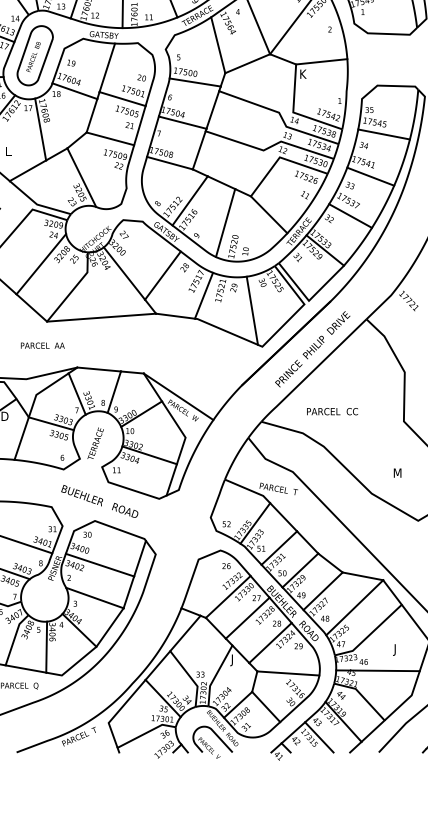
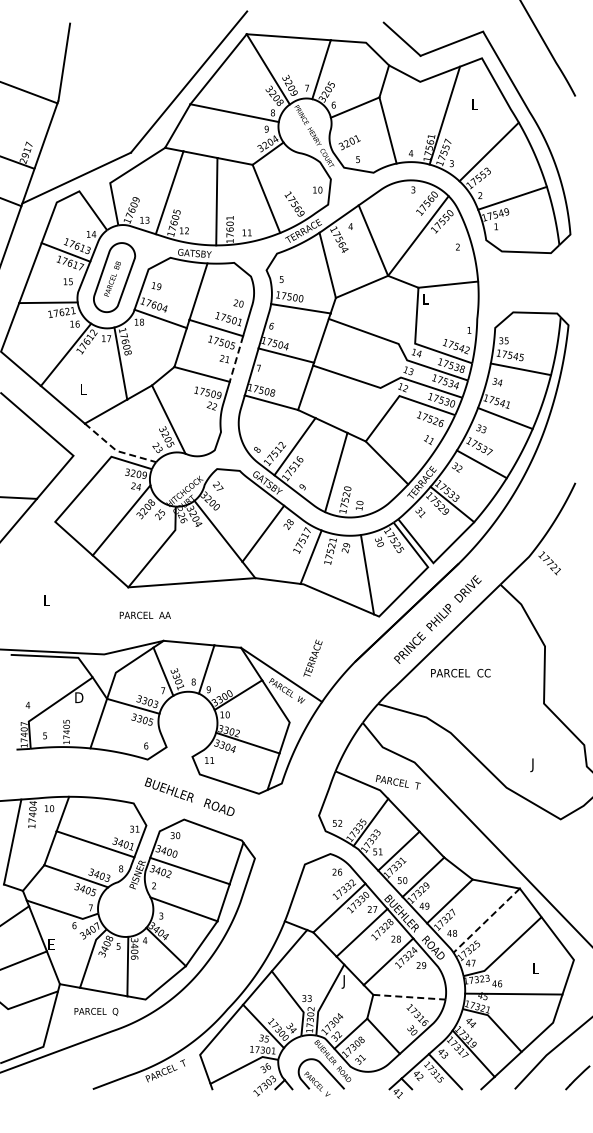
text: (303, 73) -> (426, 298), K -> L
line: (139, 126) -> (236, 359), solid -> dashed
line: (36, 204) -> (116, 450), solid -> dashed
text: (42, 344) -> (144, 614), moved
text: (332, 411) -> (460, 673), moved
text: (95, 442) -> (312, 657), moved
text: (396, 474) -> (535, 765), M -> J
line: (354, 608) -> (486, 921), solid -> dashed
text: (395, 649) -> (534, 969), J -> L
line: (288, 673) -> (409, 997), solid -> dashed

